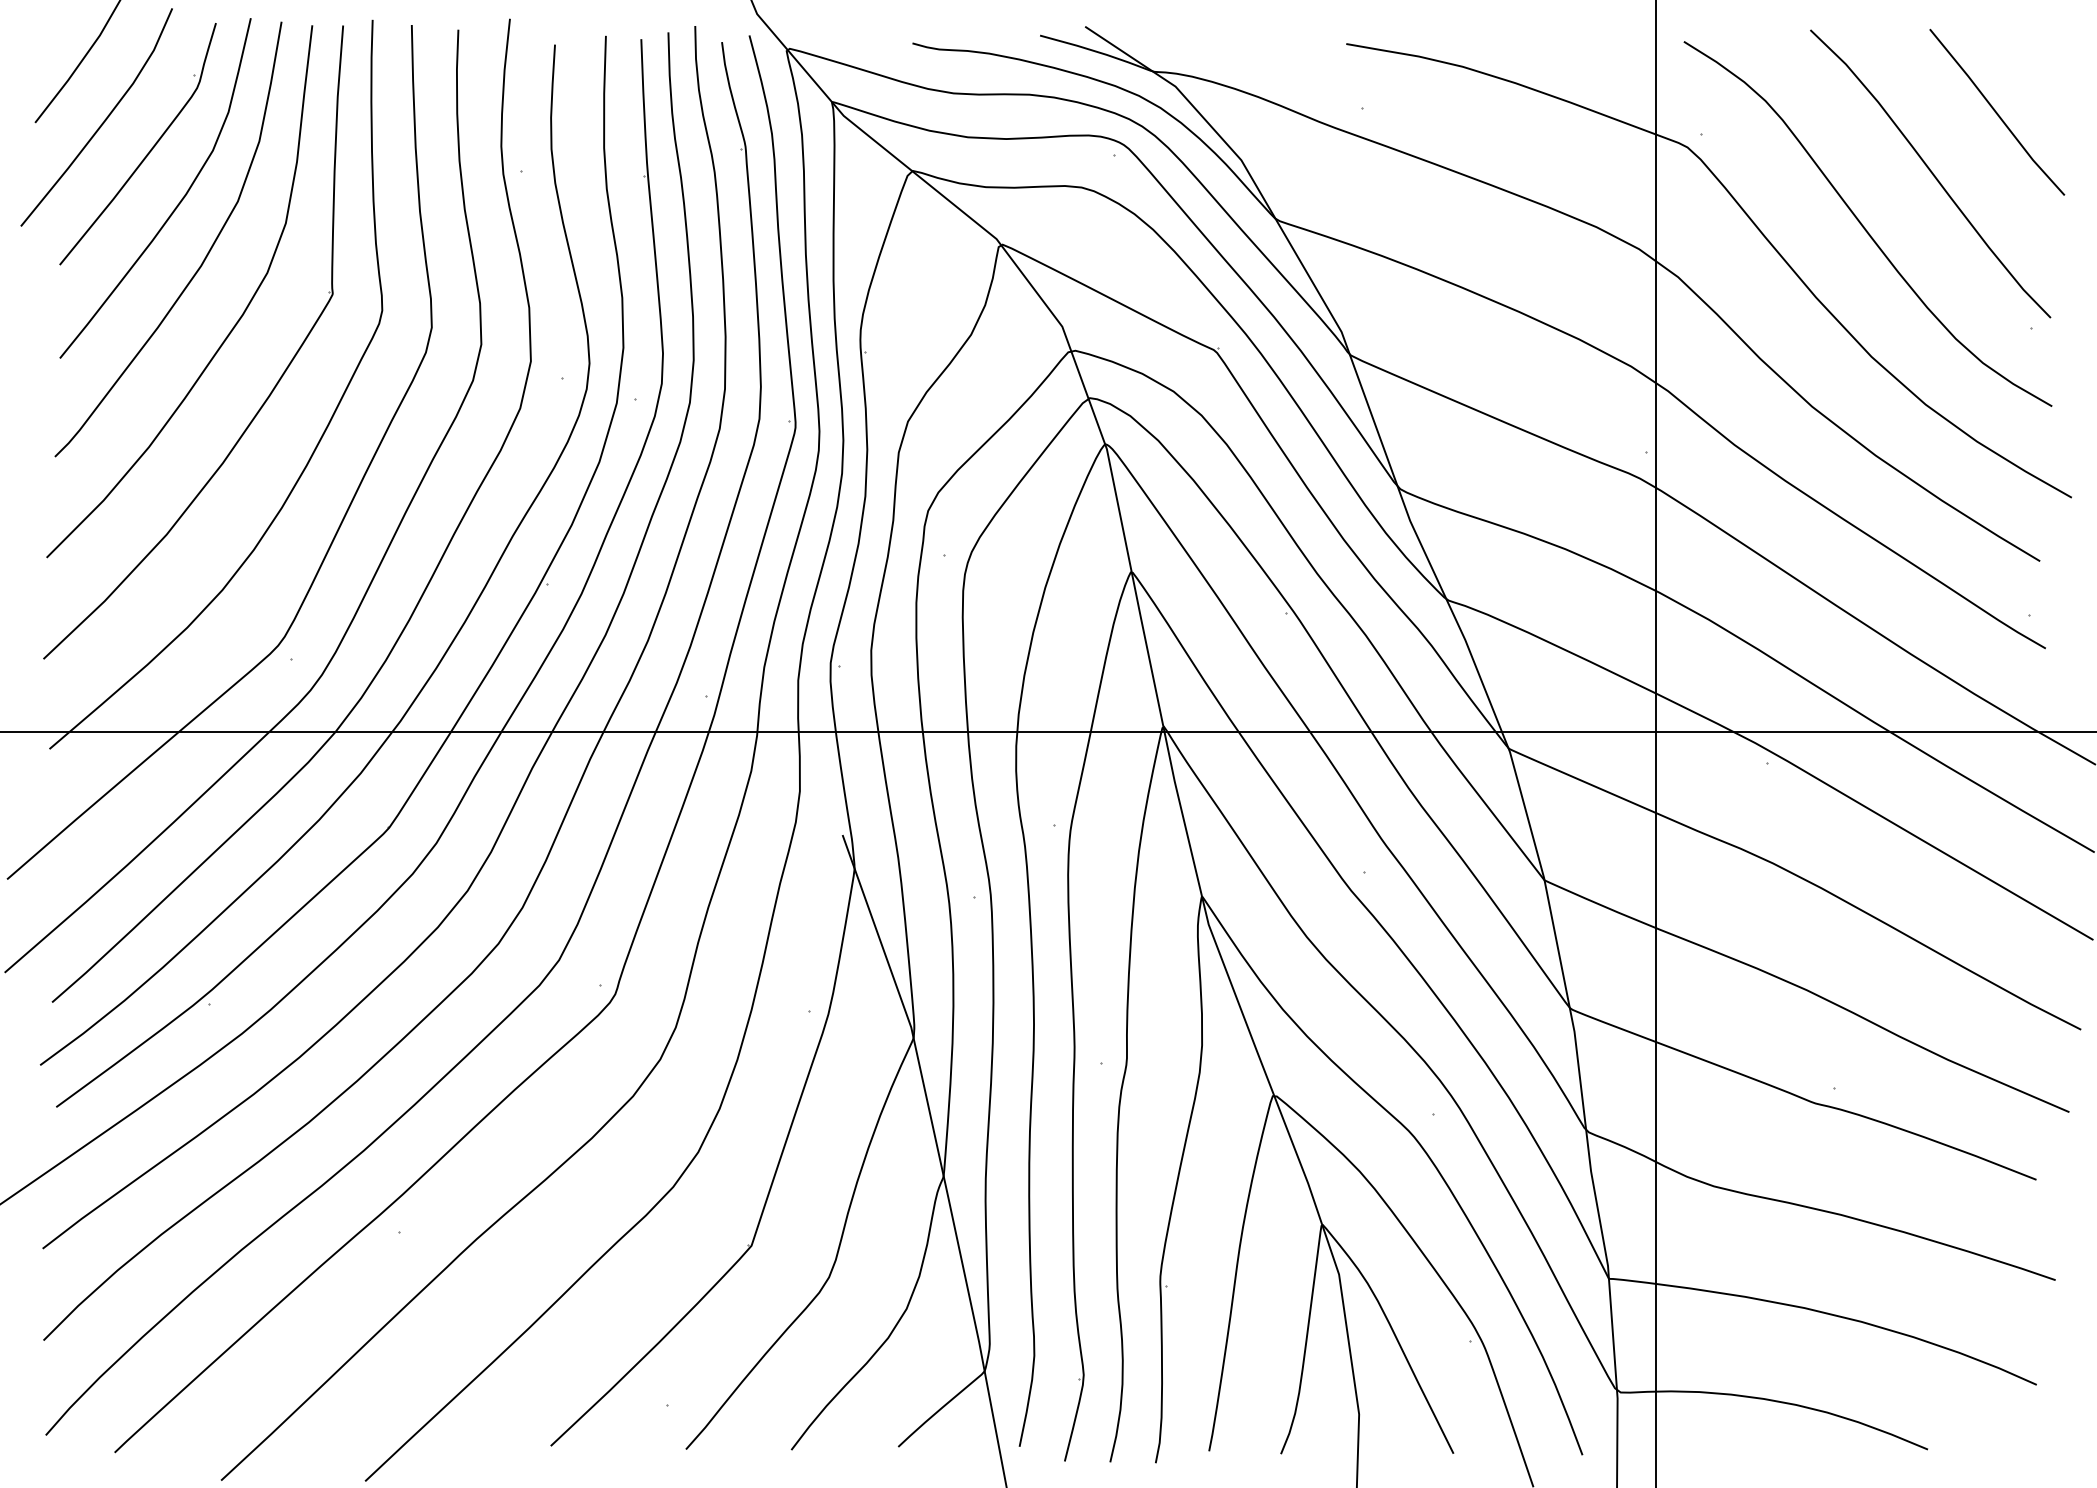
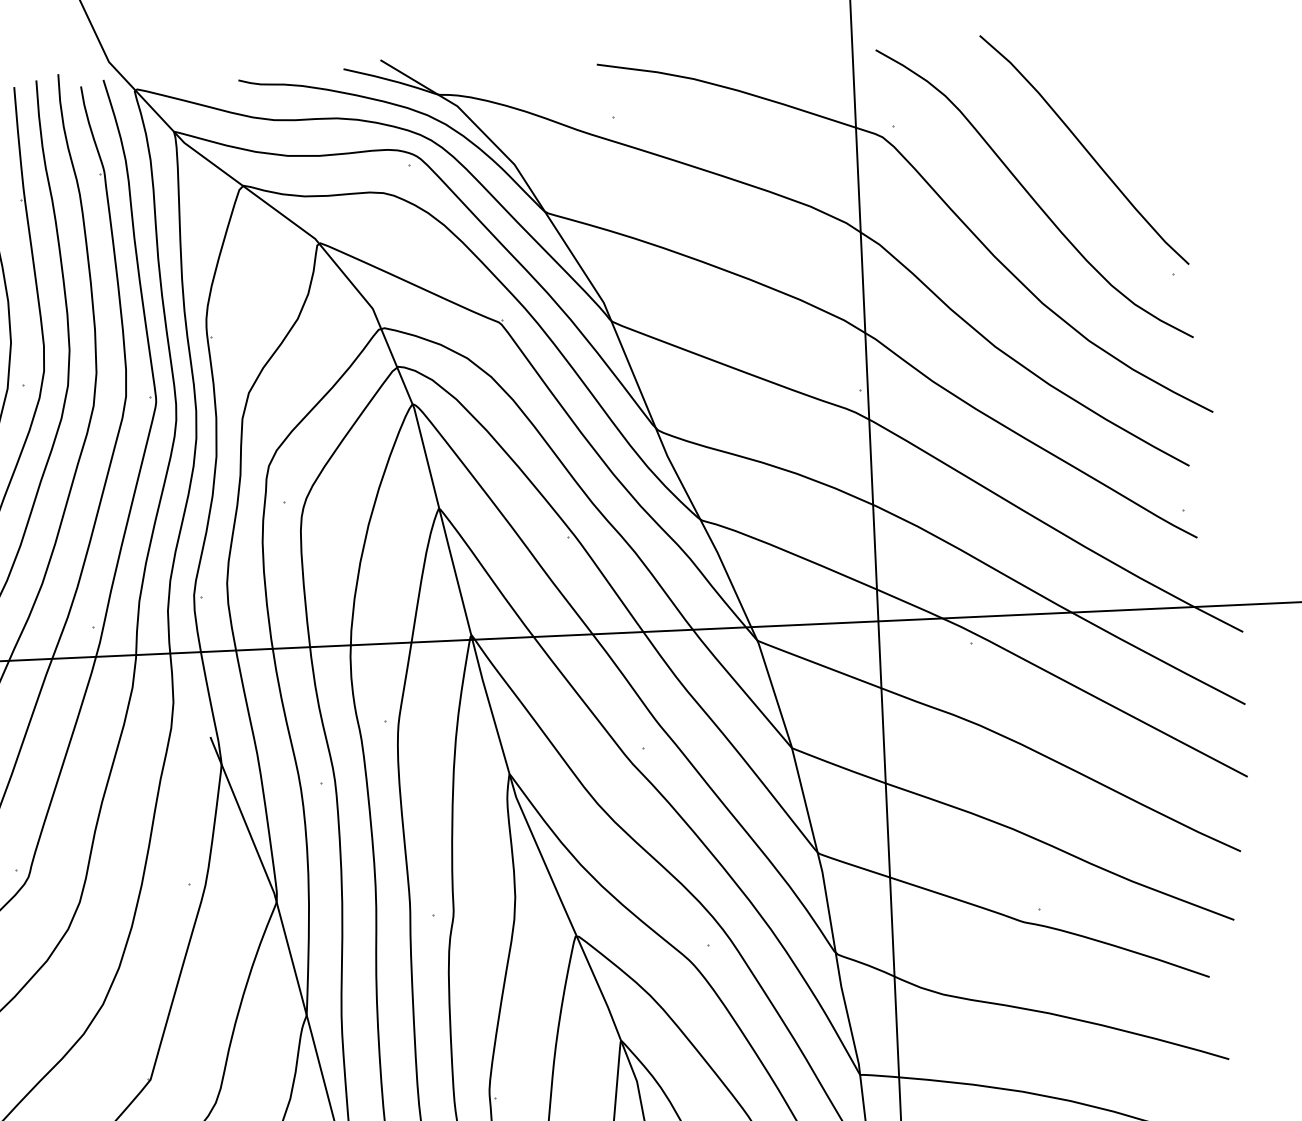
line: (1996, 111) -> (1136, 95), removed

